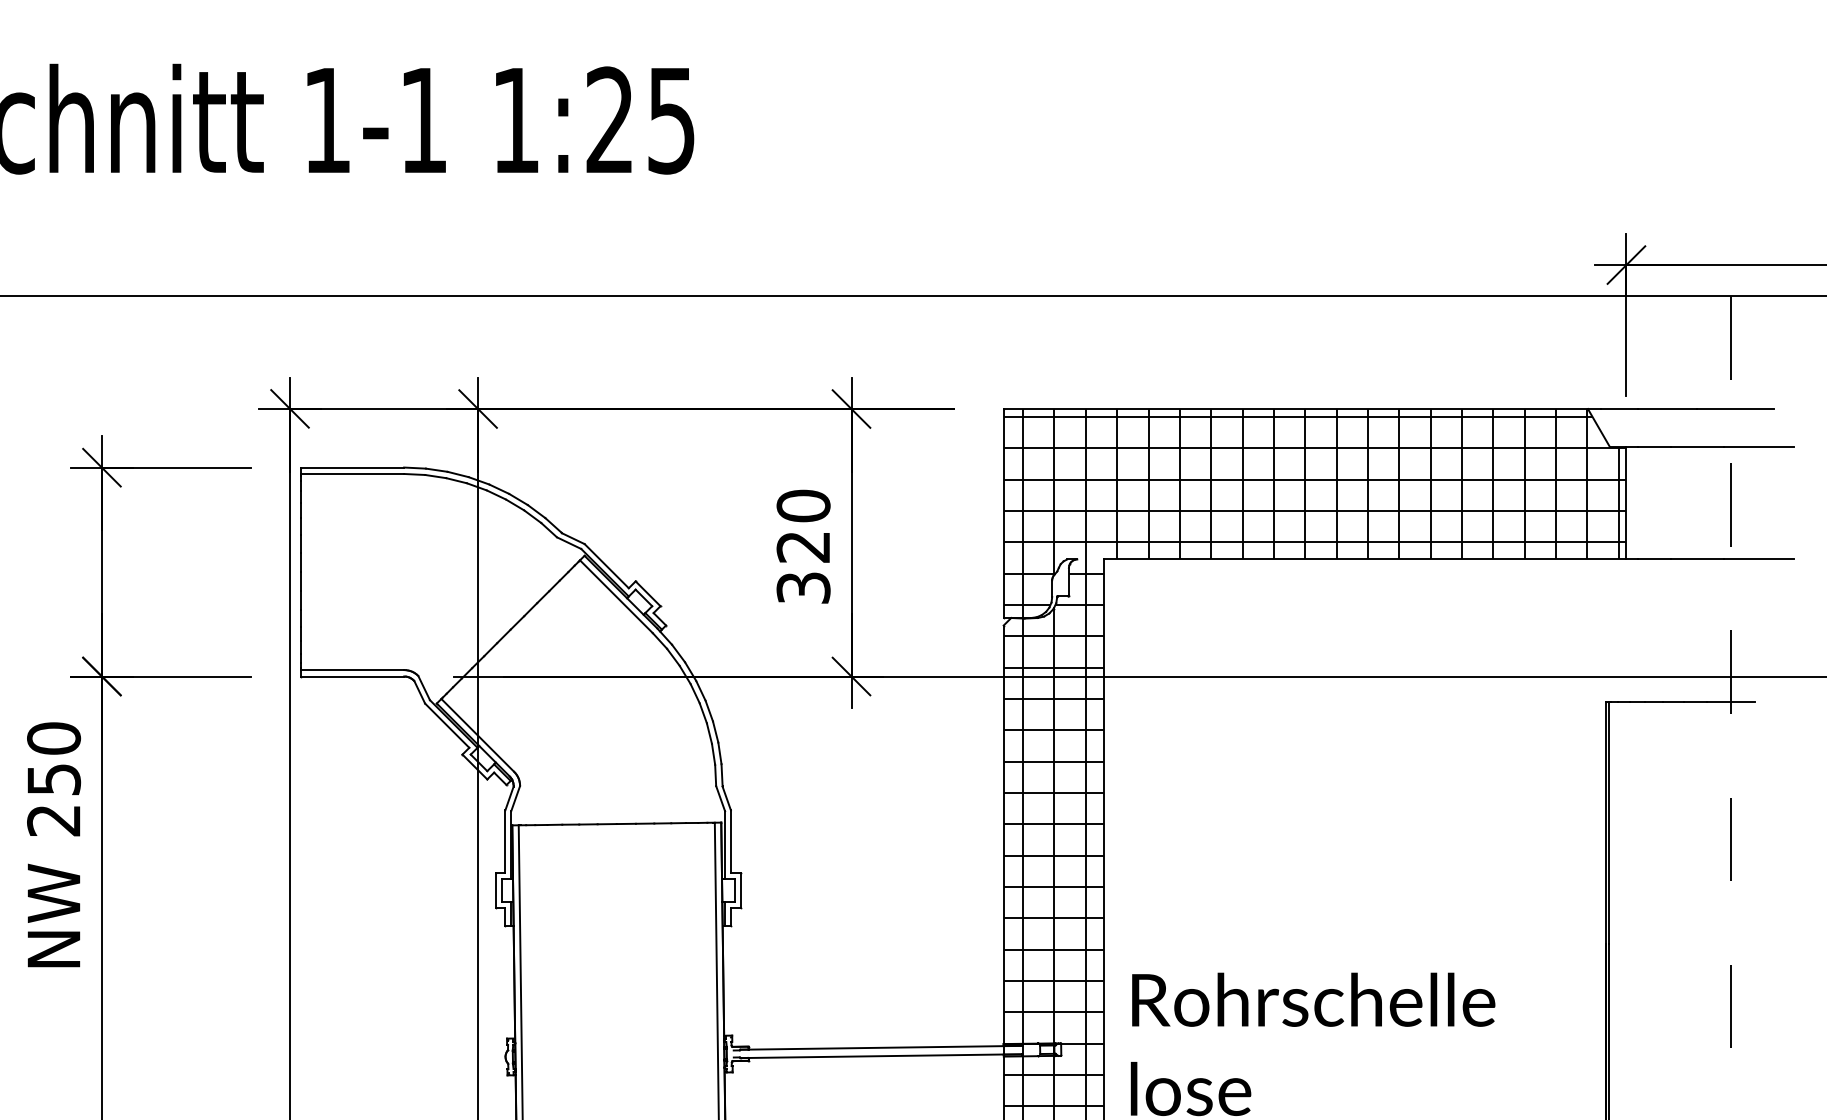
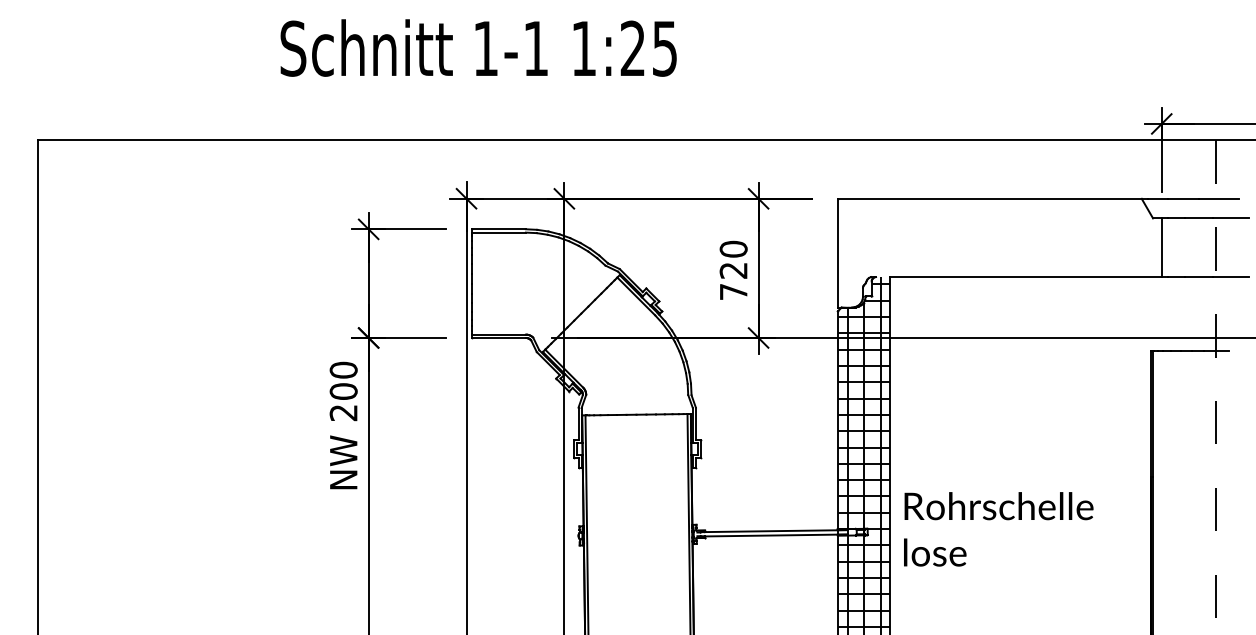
hatch: (1314, 512) -> (999, 252), removed
text: (803, 587) -> (733, 291), 320 -> 720
text: (53, 779) -> (343, 391), 250 -> 200

